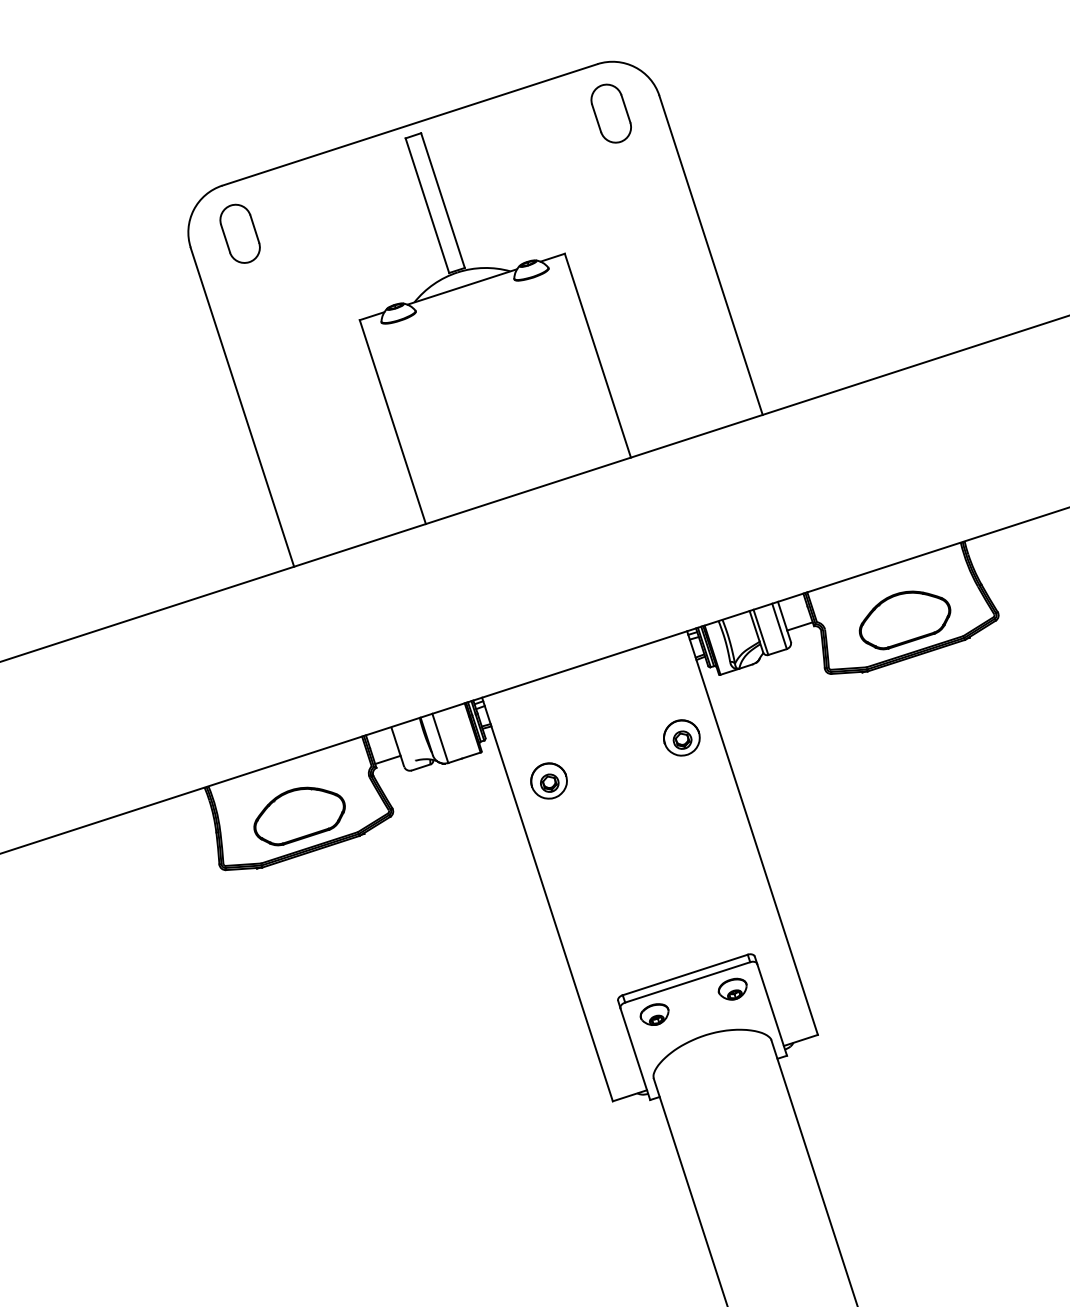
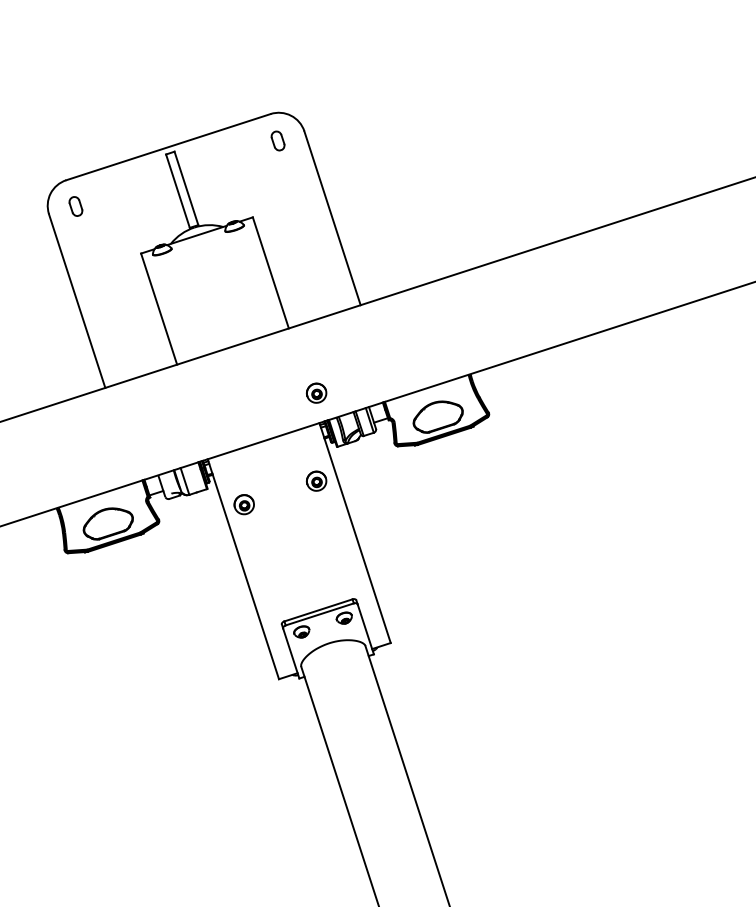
part: (610, 112) -> (277, 140), size x0.6
part: (239, 233) -> (75, 206), size x0.6
part: (681, 575) -> (316, 392), added

